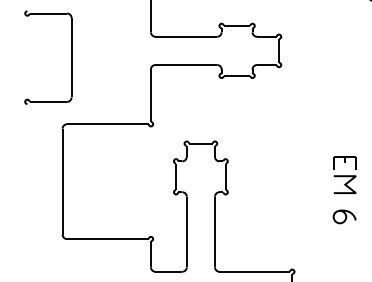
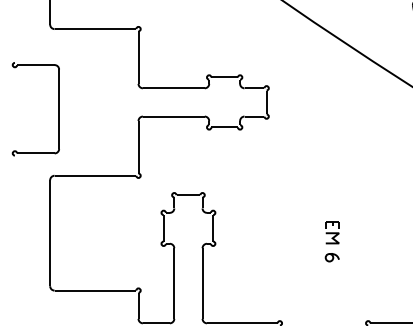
part: (344, 189) -> (332, 241), size x0.6

